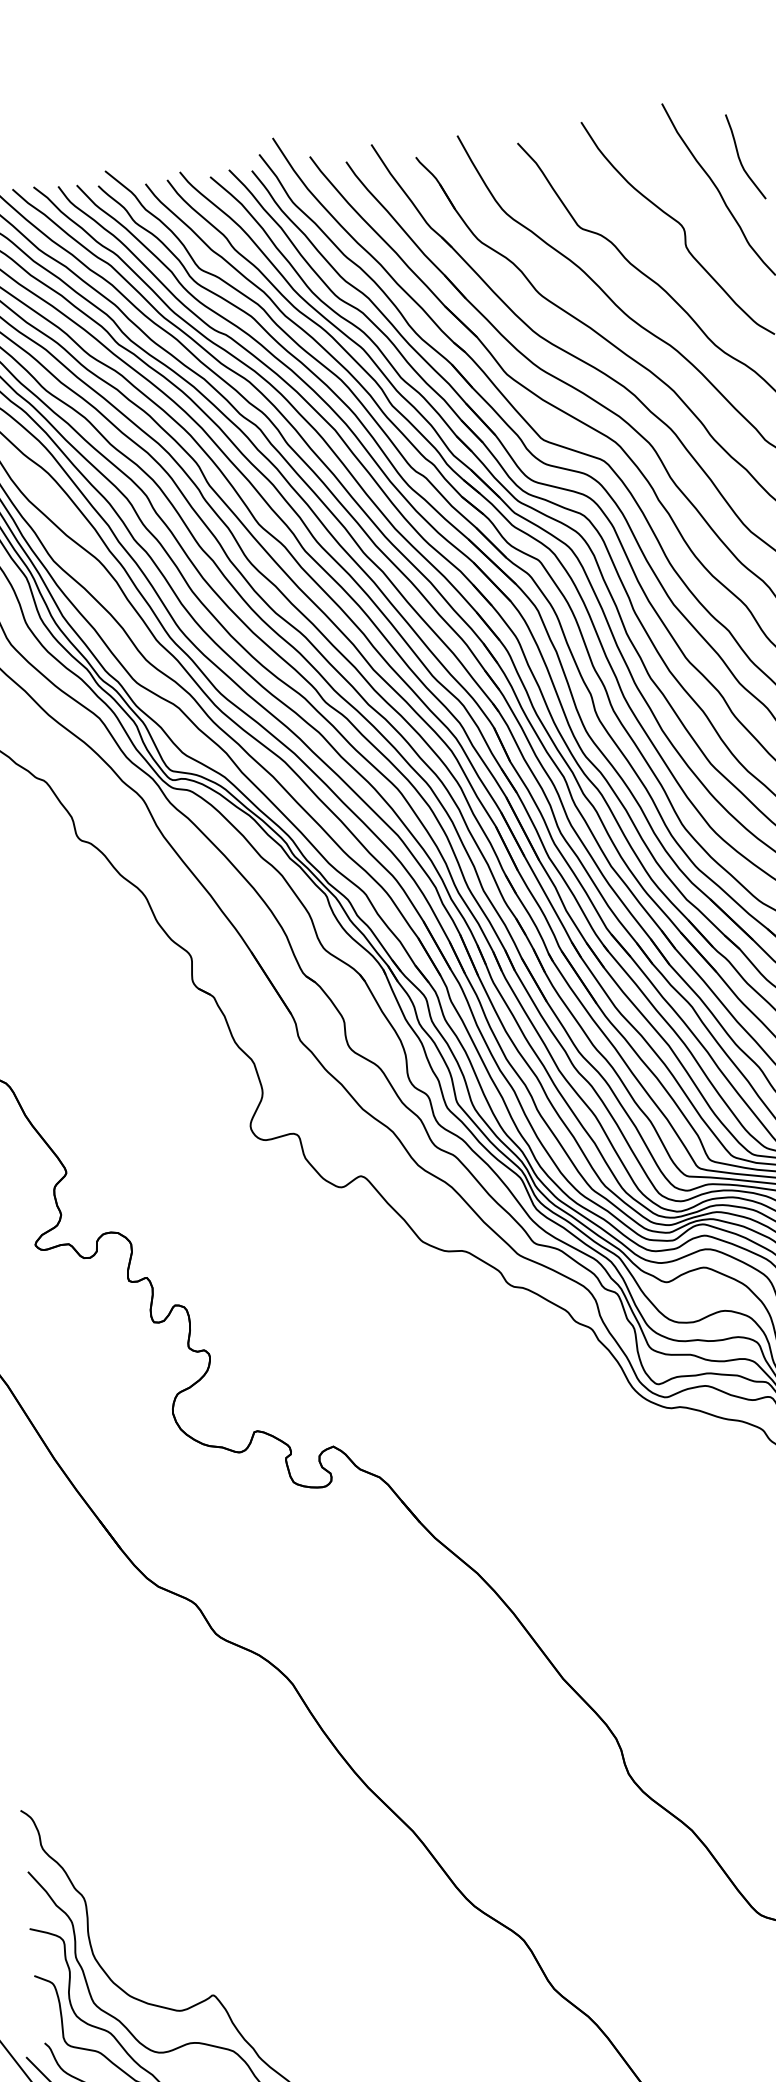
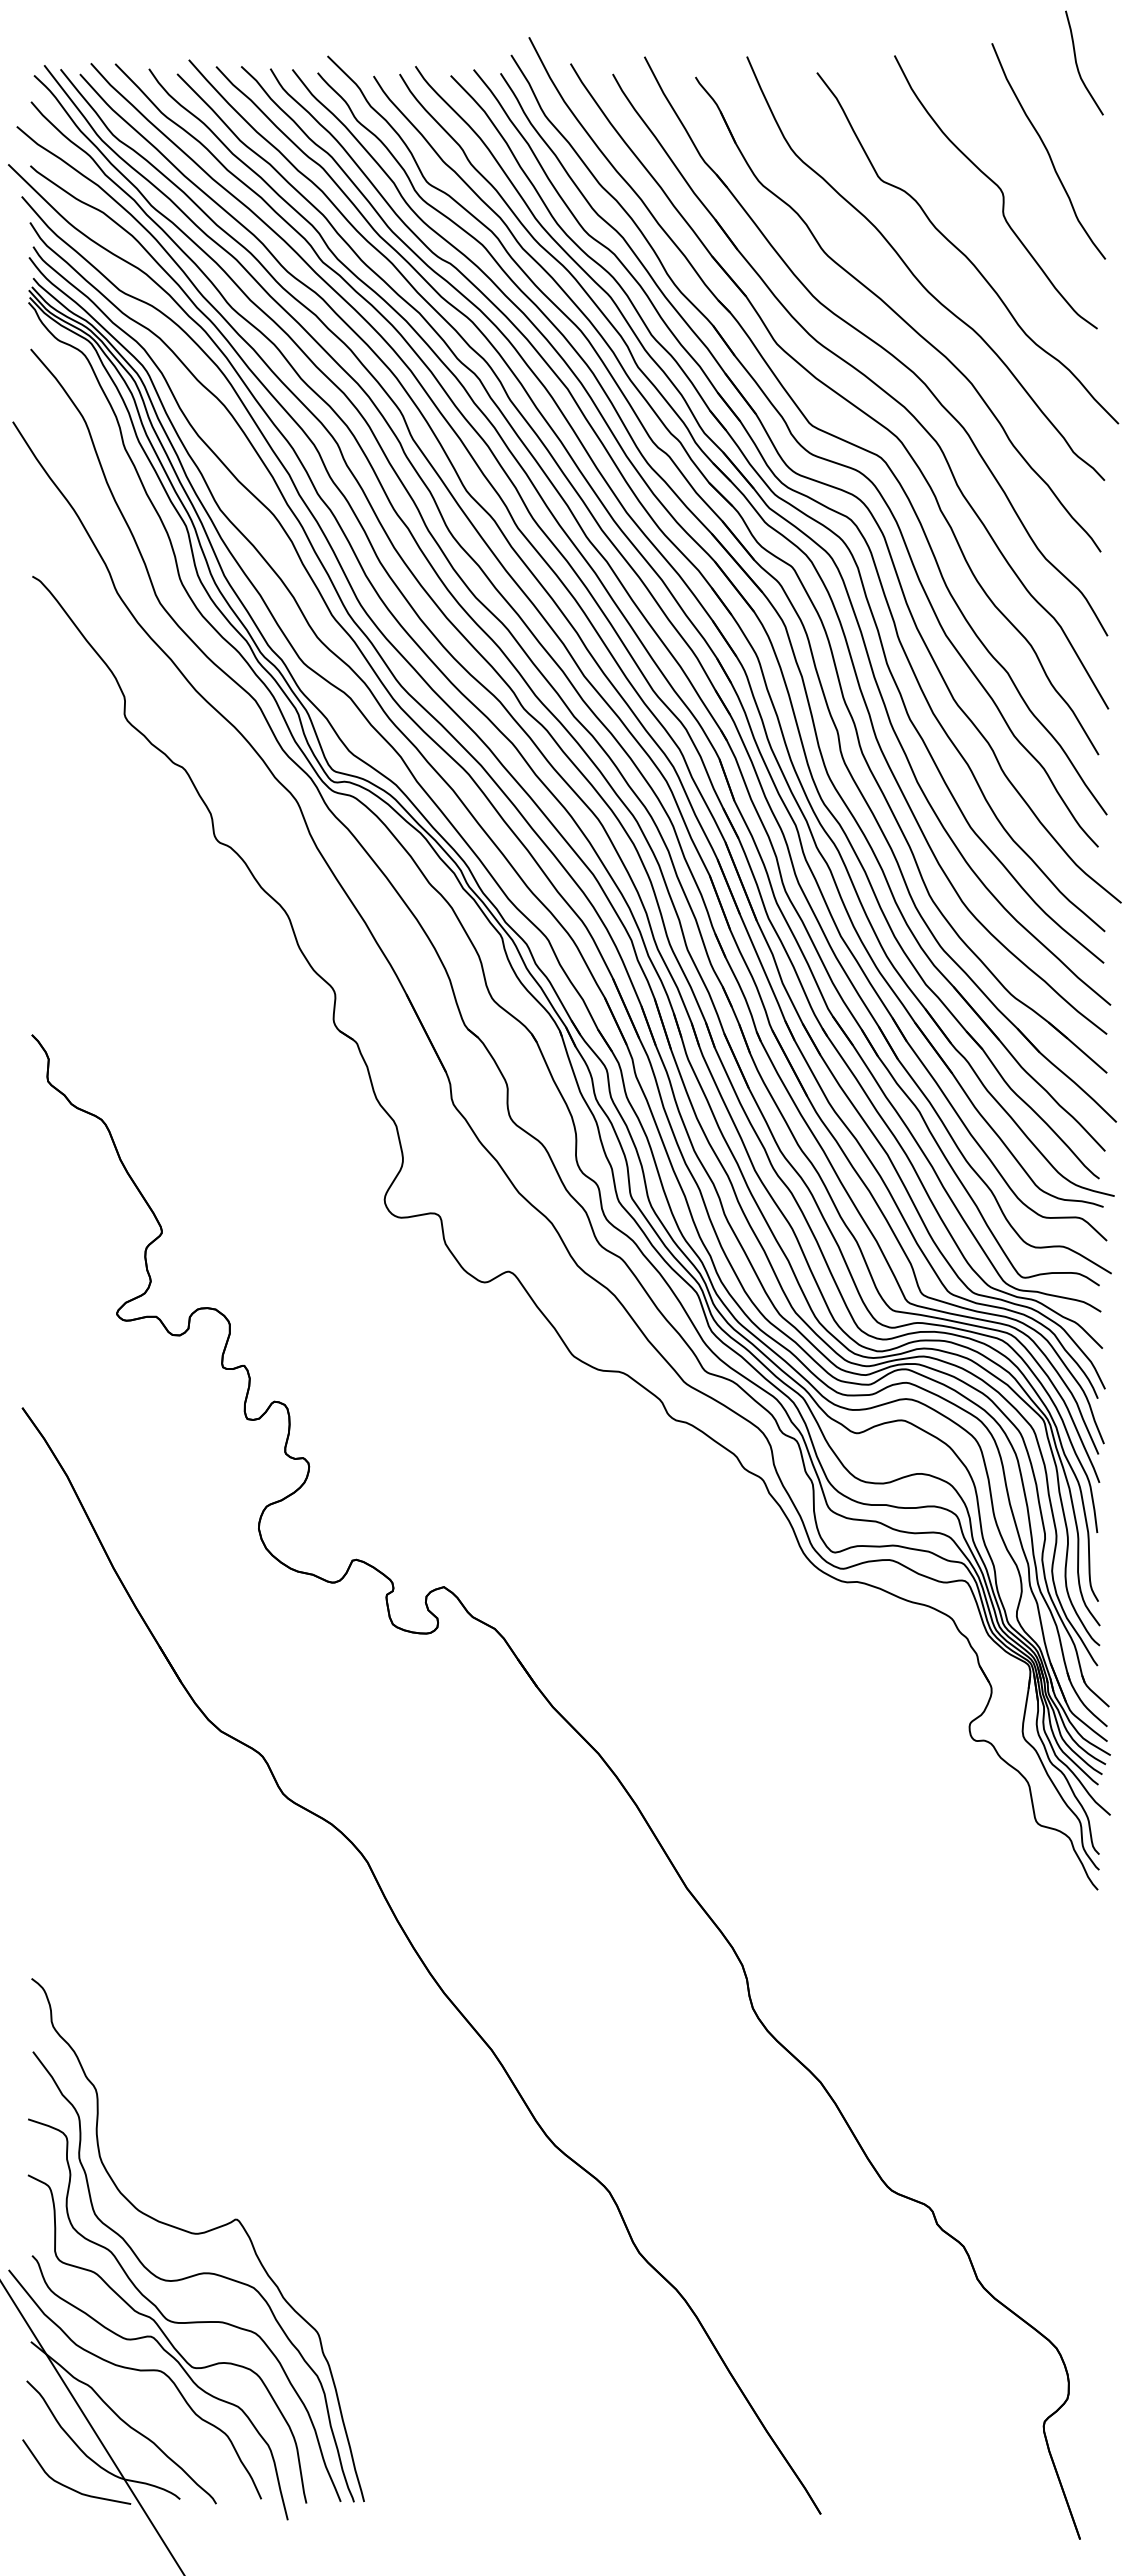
curve: (739, 157) -> (1077, 63), moved

